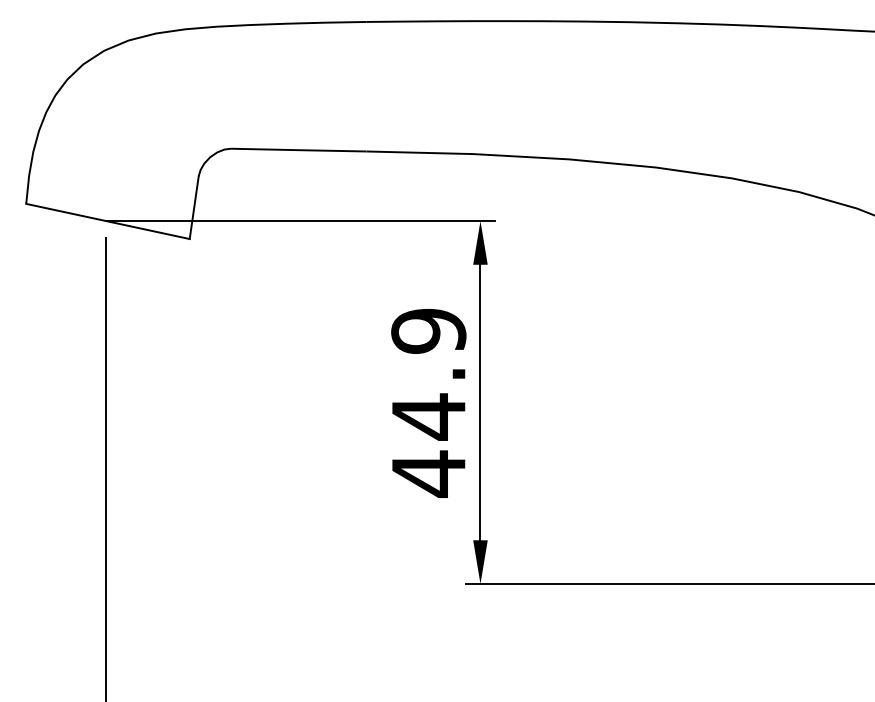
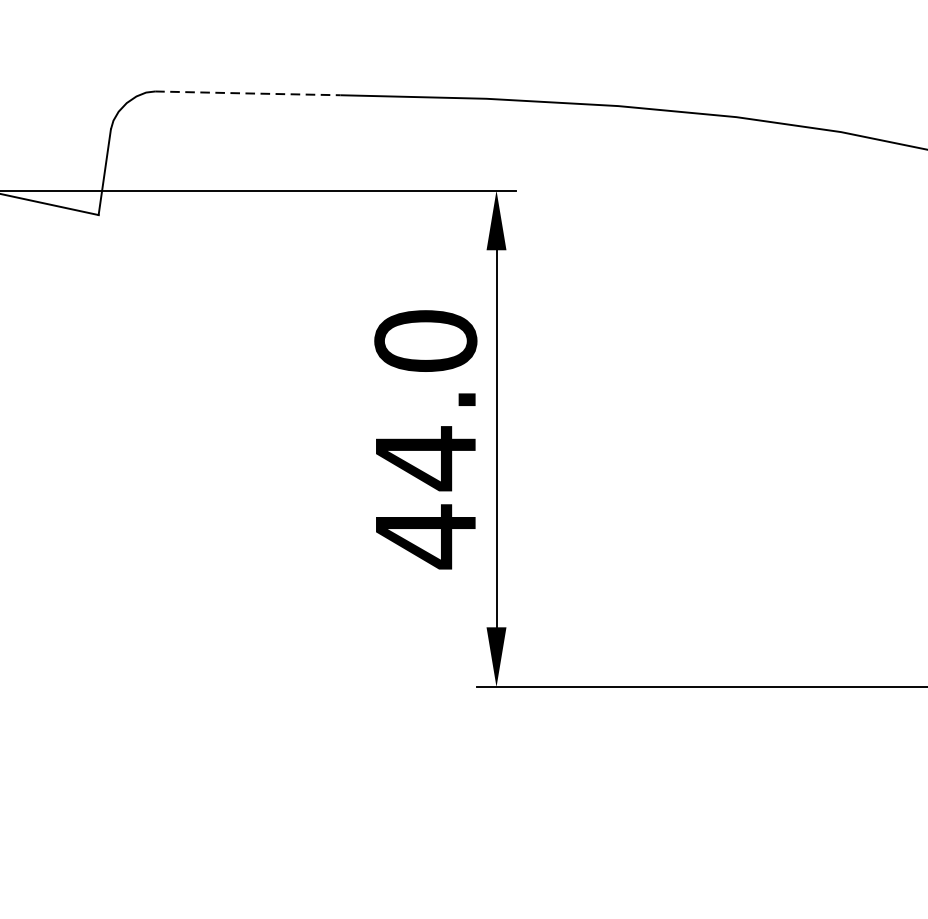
line: (298, 150) -> (247, 93), solid -> dashed
text: (428, 330) -> (425, 340), 44.9 -> 44.0

